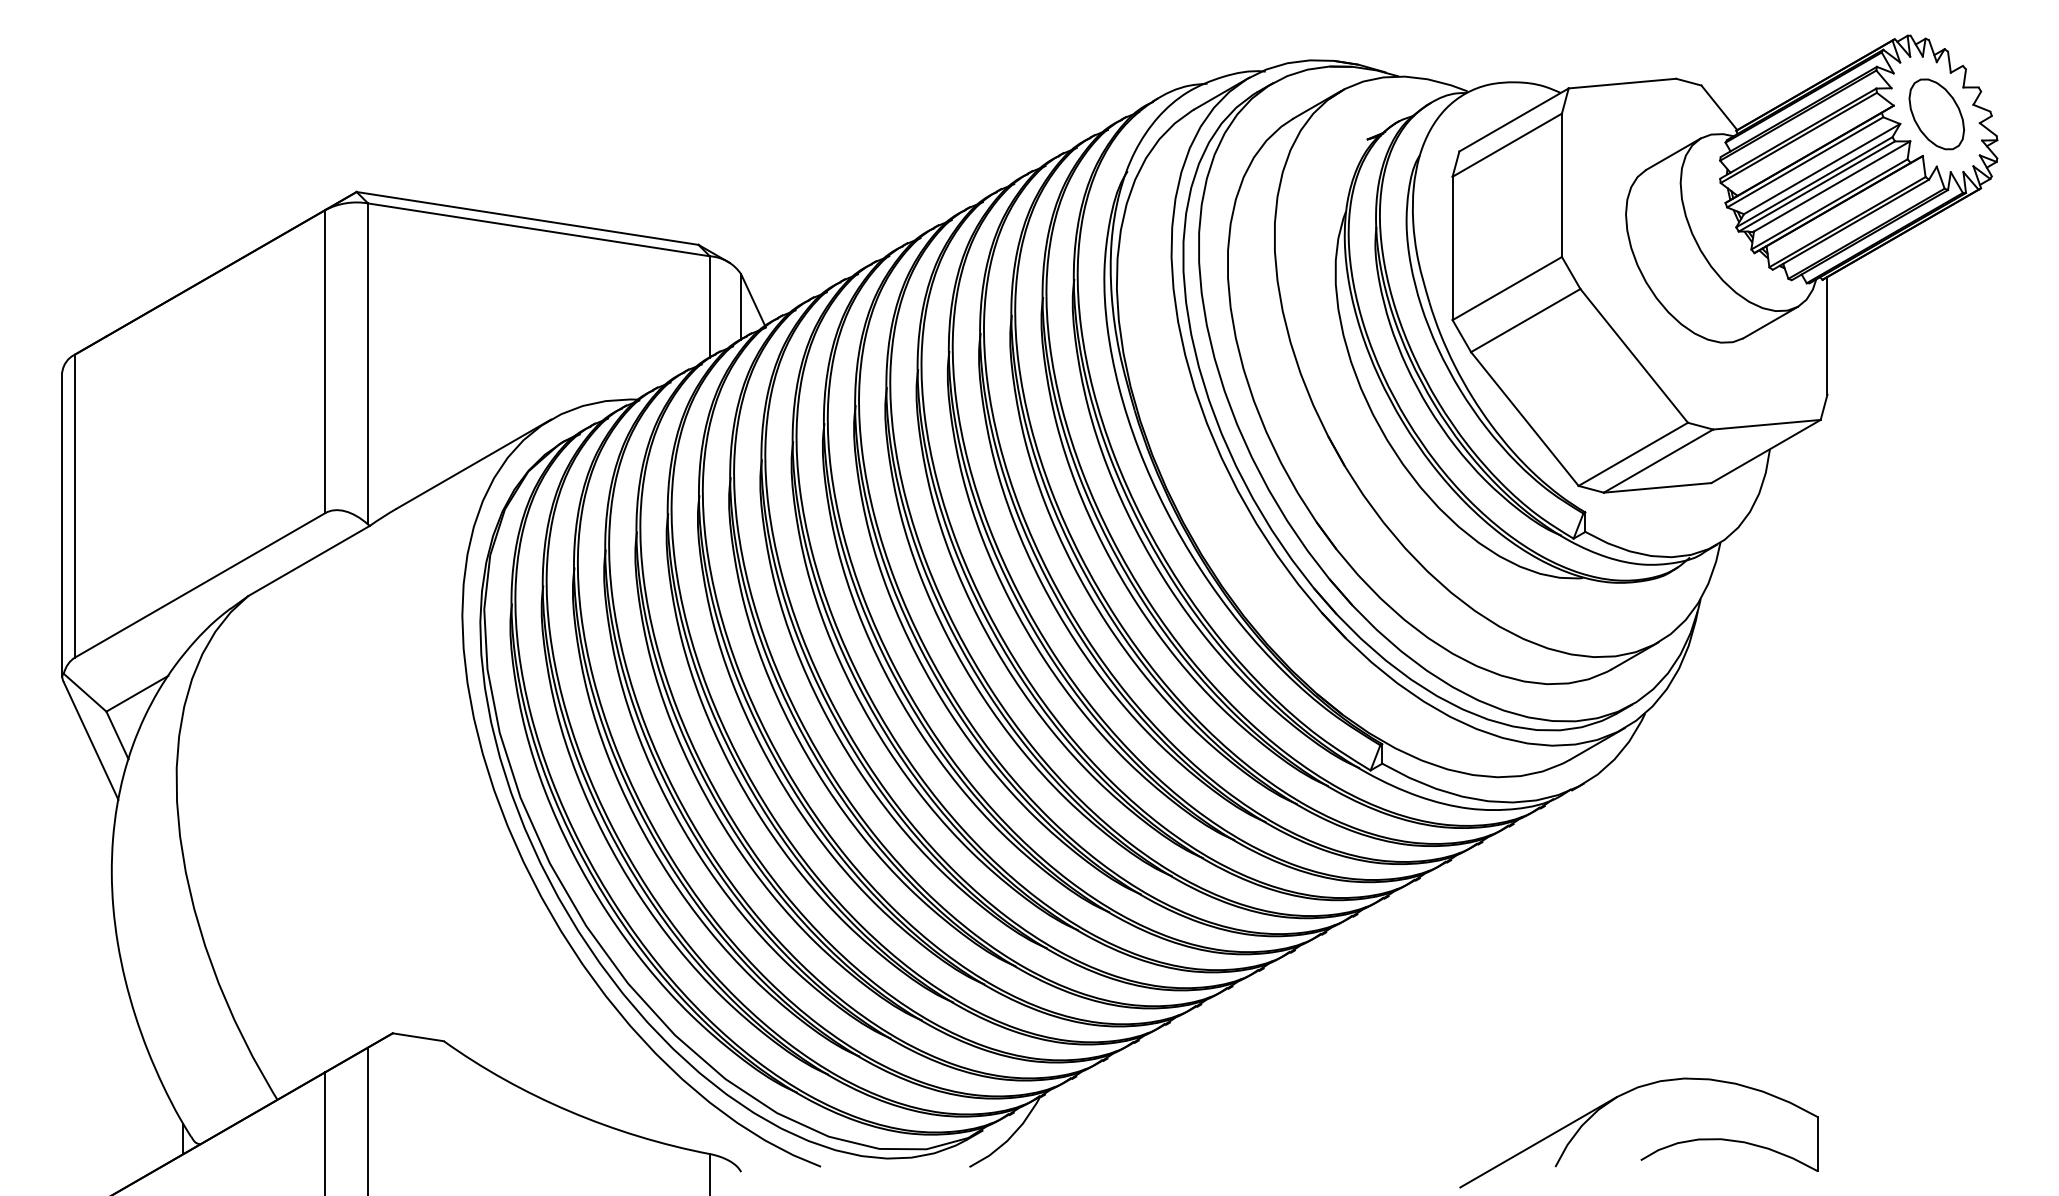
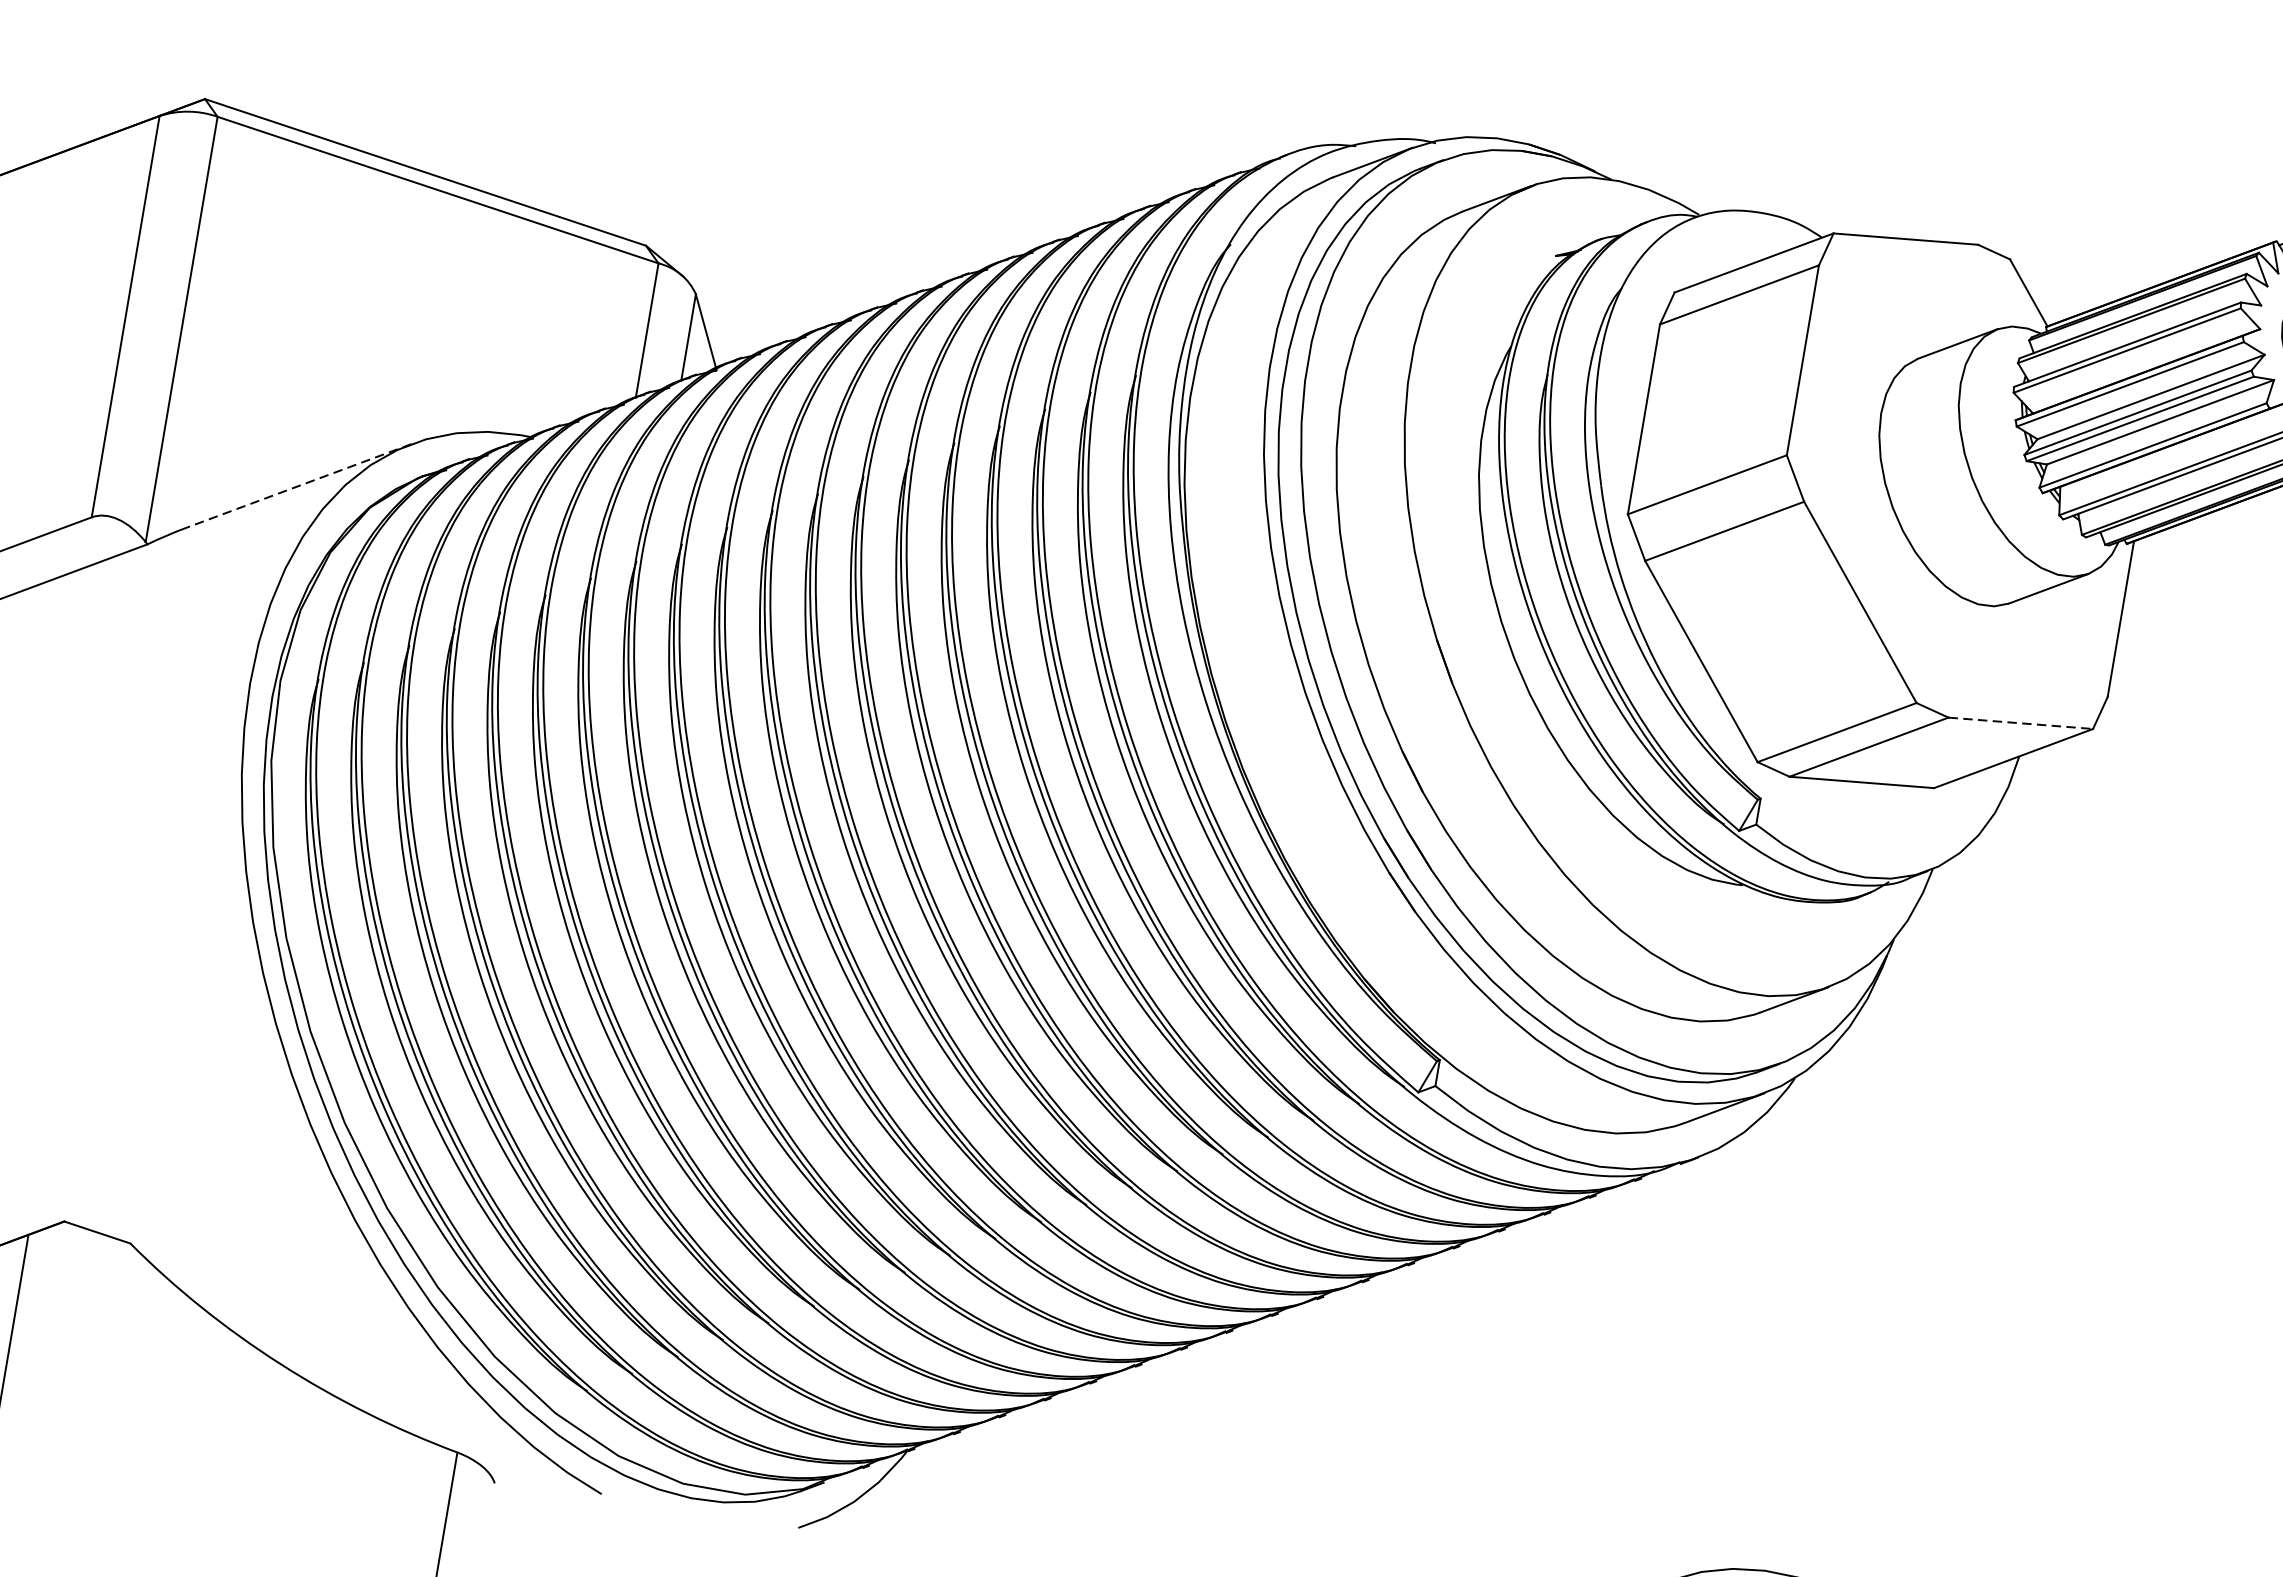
line: (1766, 424) -> (2020, 722), solid -> dashed
line: (473, 464) -> (298, 486), solid -> dashed

